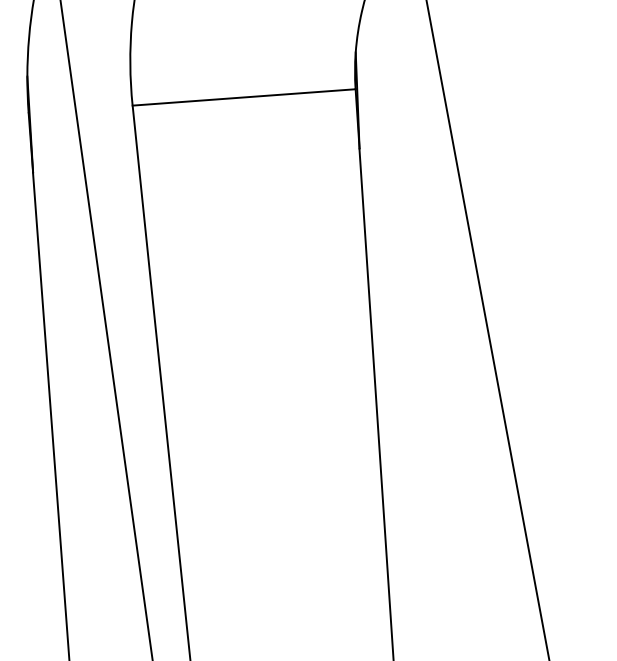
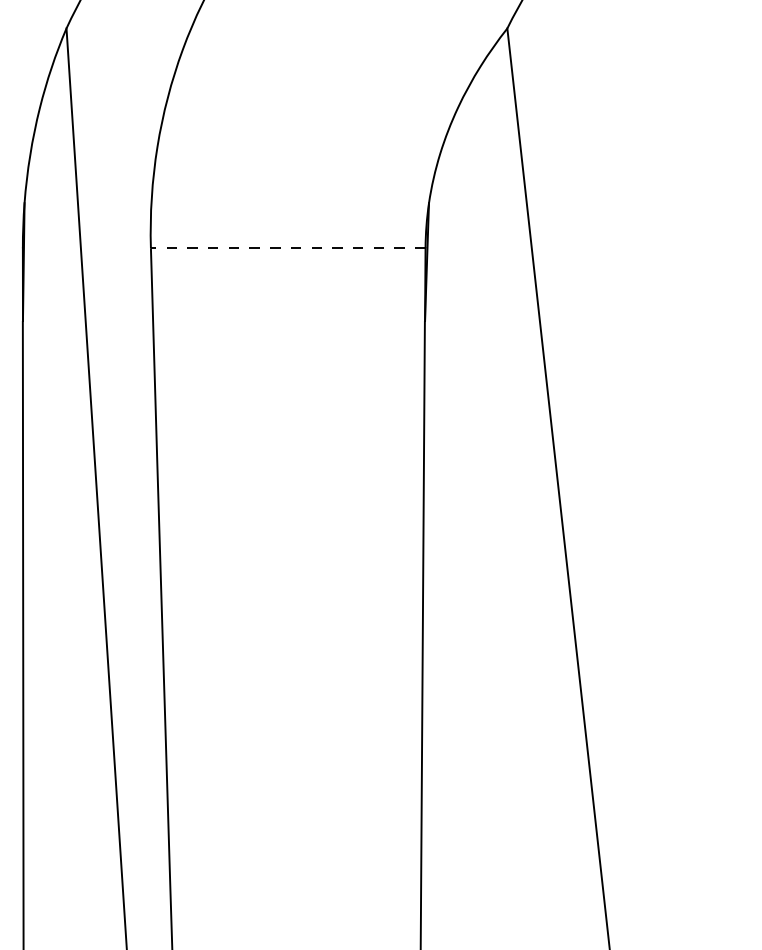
line: (243, 97) -> (287, 248), solid -> dashed

